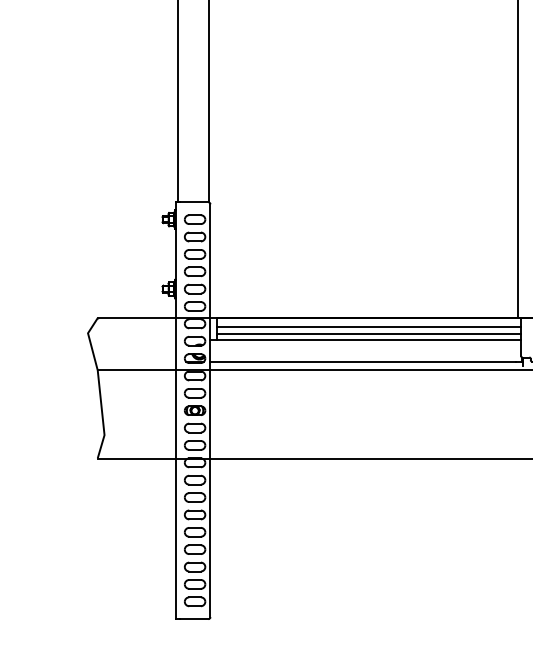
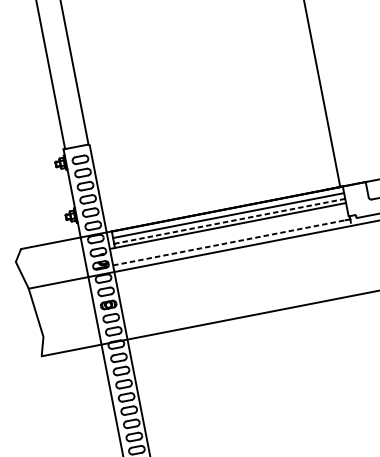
line: (369, 334) -> (229, 221), solid -> dashed
line: (363, 361) -> (229, 242), solid -> dashed

